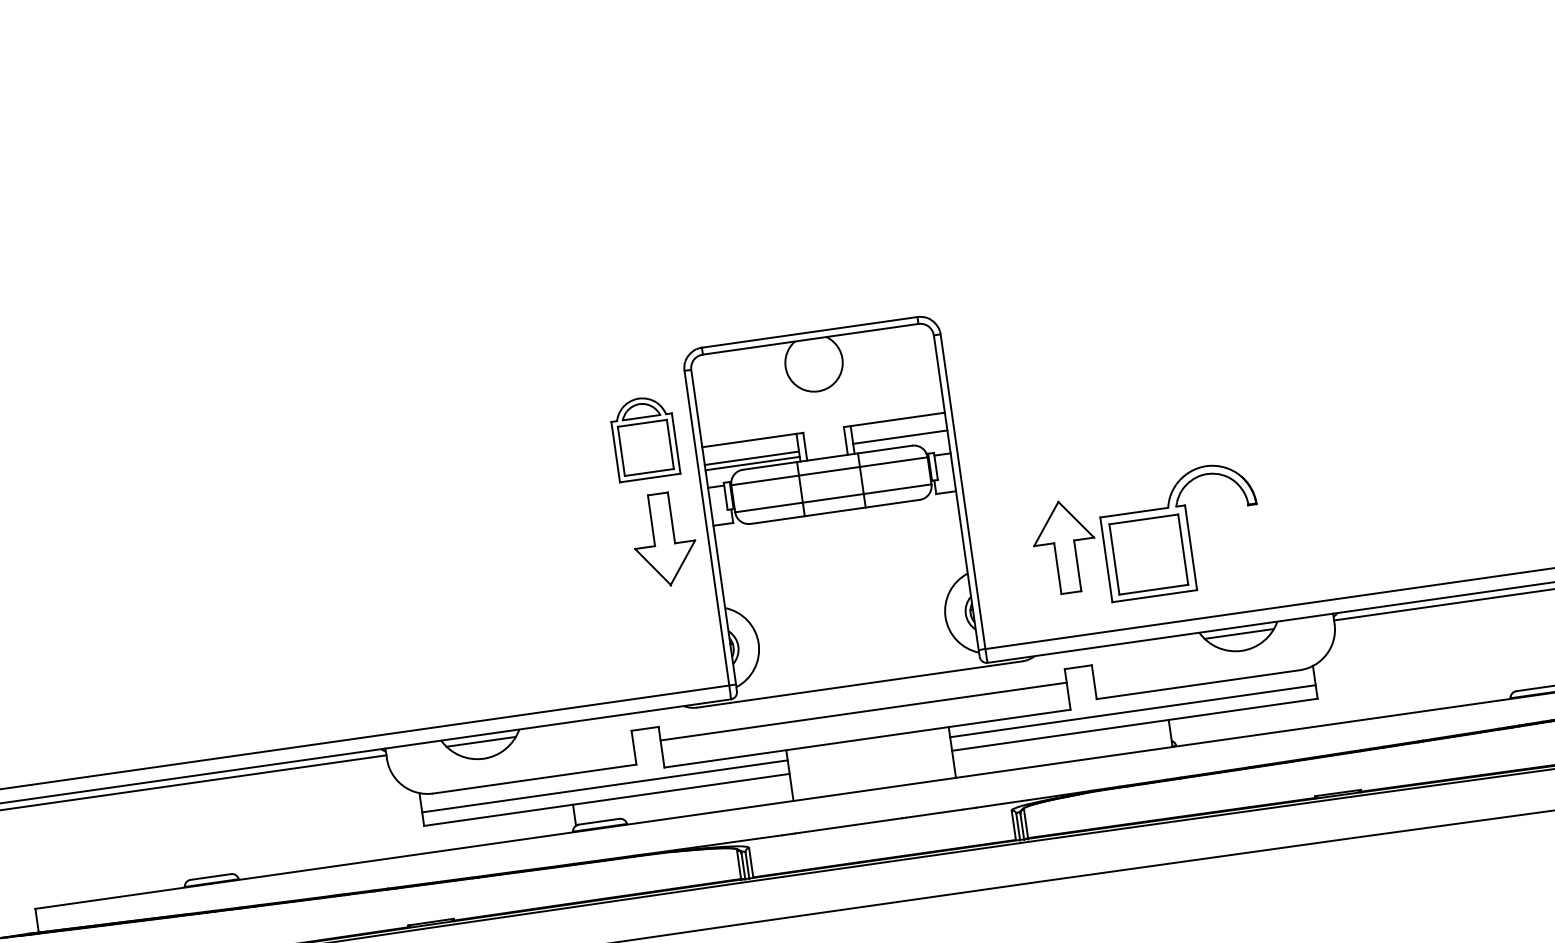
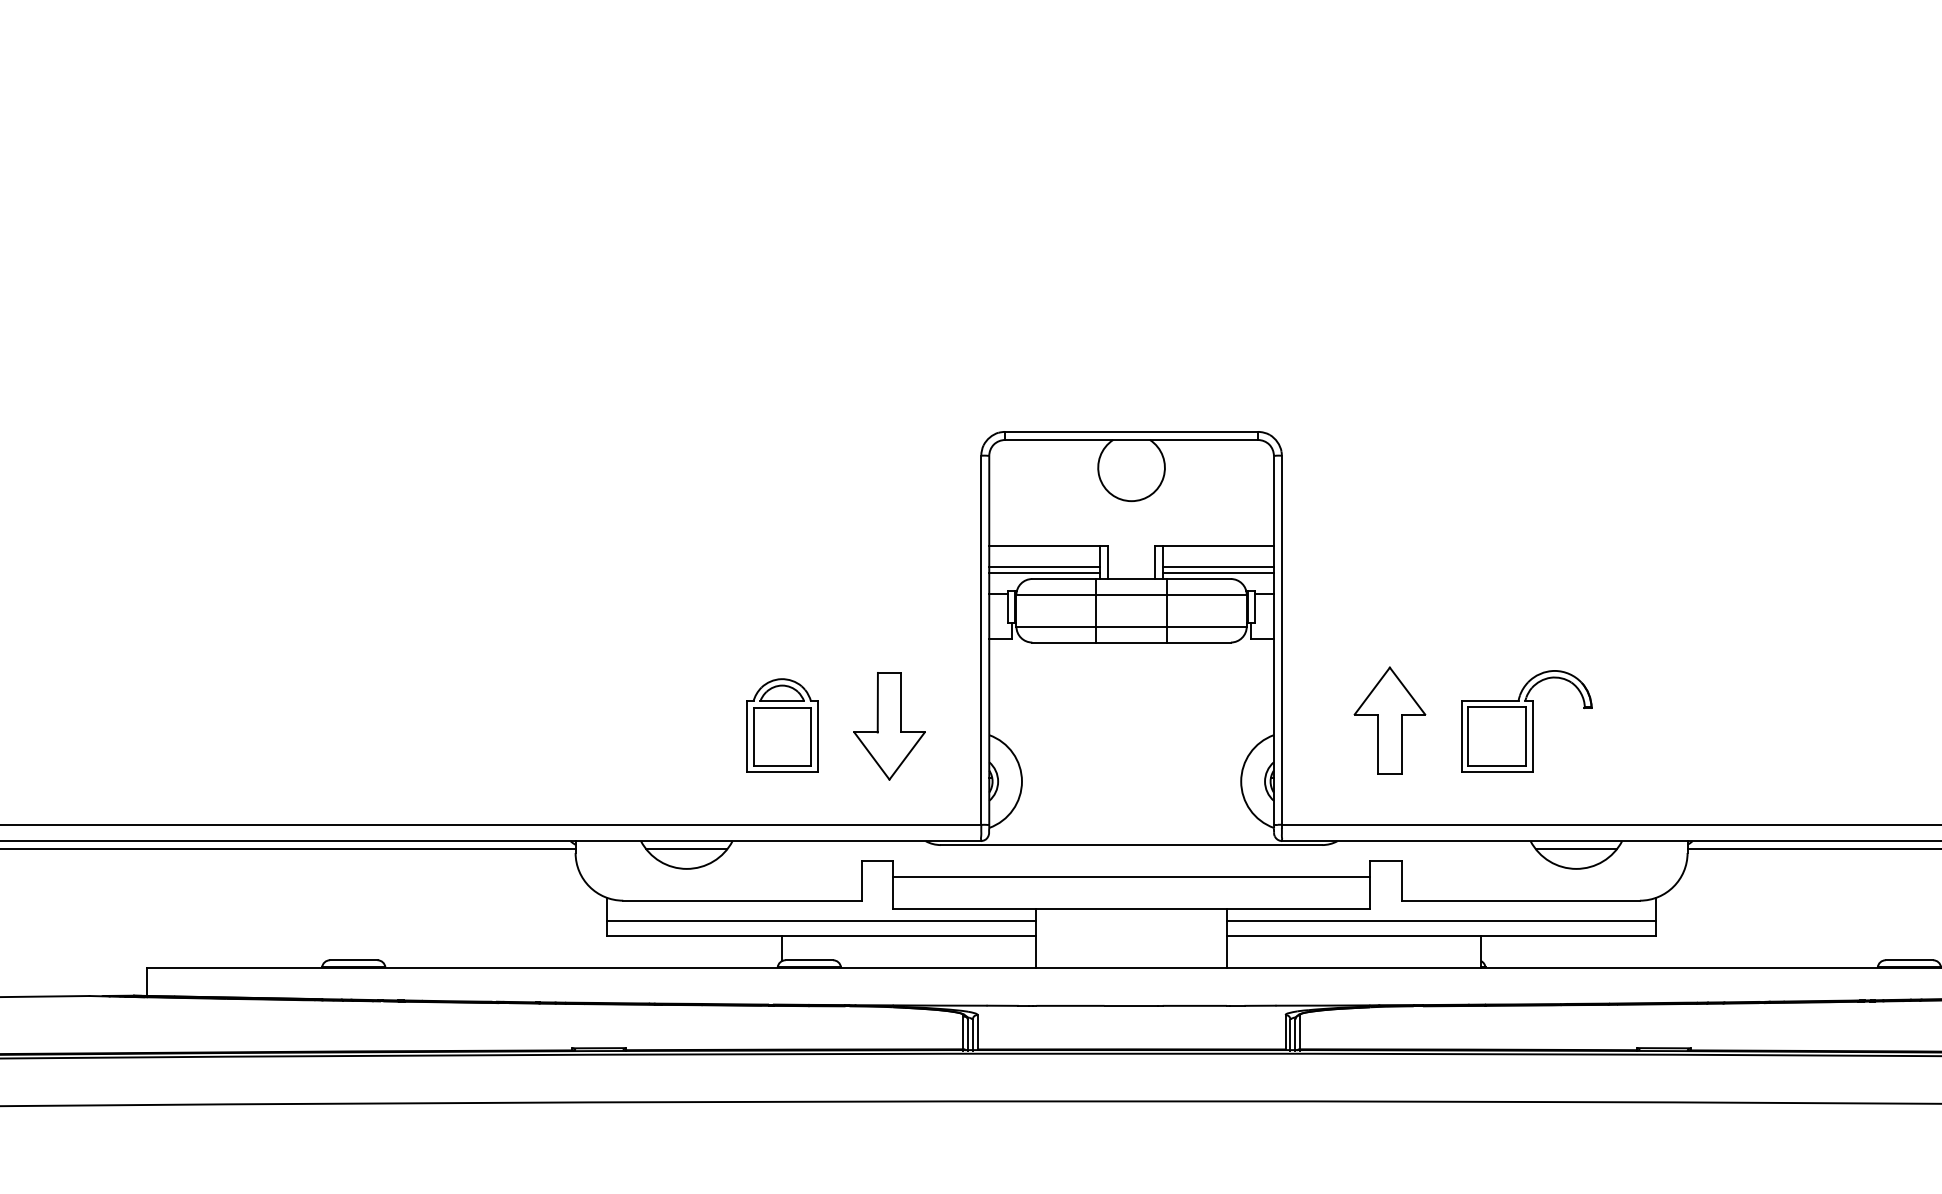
part: (644, 438) -> (782, 725), moved
line: (900, 442) -> (1218, 573), added
part: (1181, 531) -> (1526, 721), size x0.71
part: (664, 539) -> (889, 726), moved

